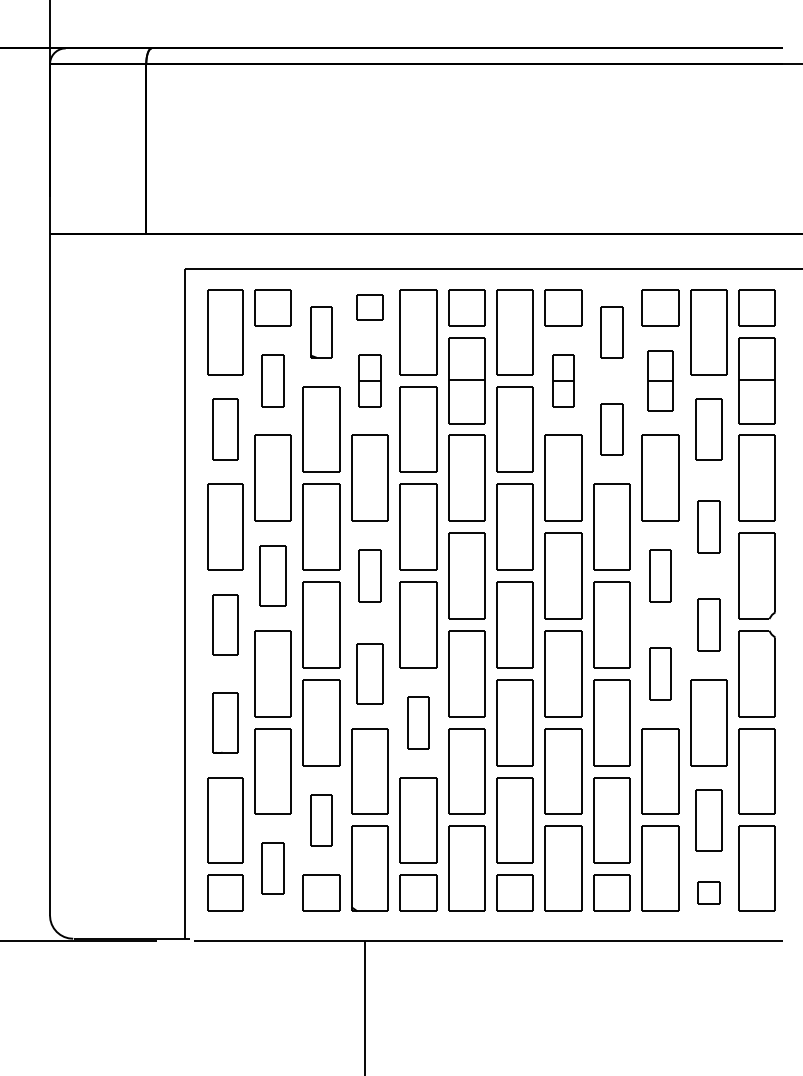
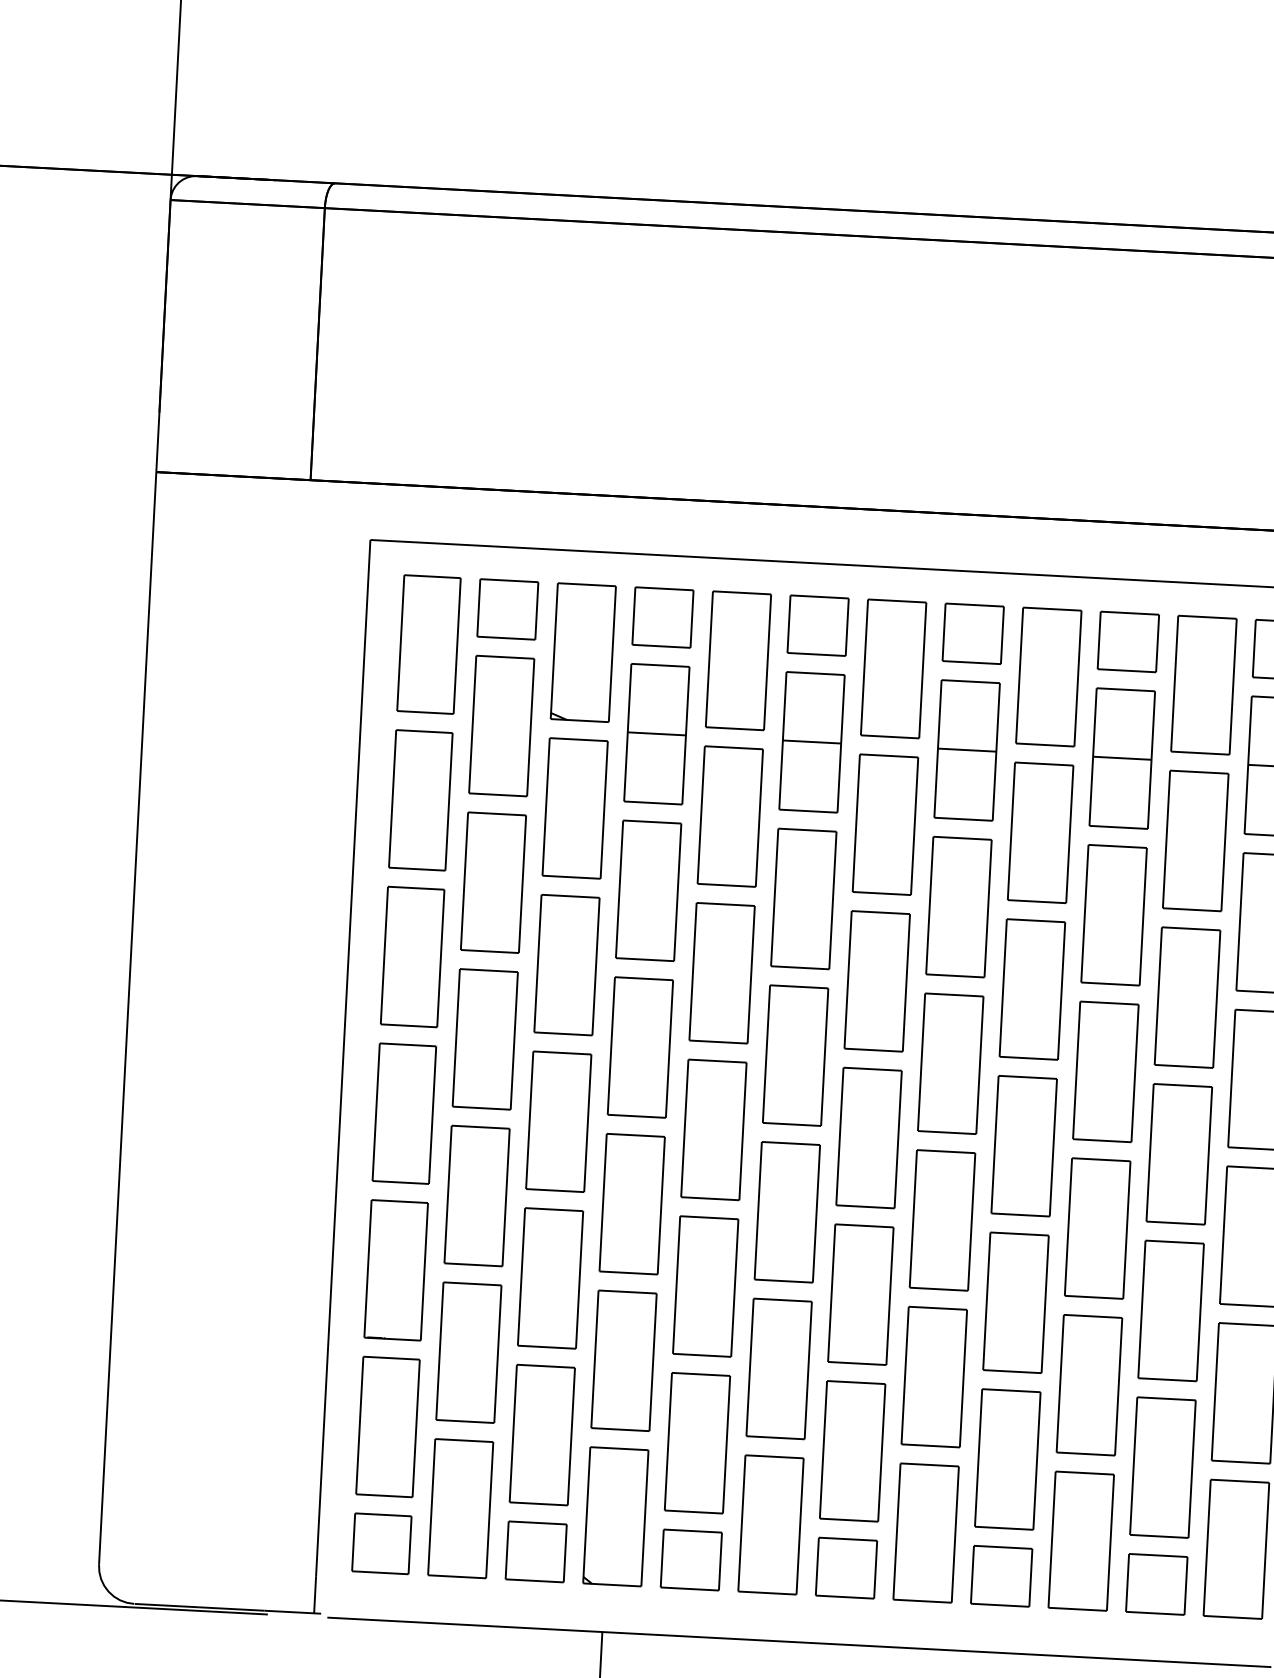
part: (369, 307) -> (662, 616), size x1.43
part: (321, 332) -> (583, 653), size x1.67
part: (611, 332) -> (1047, 677), size x1.67
part: (272, 380) -> (500, 725), size x1.67
part: (369, 380) -> (656, 733), size x1.67
part: (563, 380) -> (967, 750), size x1.67
part: (660, 380) -> (1122, 758), size x1.43
part: (225, 429) -> (421, 800), size x1.43
part: (611, 429) -> (1039, 832), size x1.67
part: (708, 429) -> (1195, 841), size x1.43
part: (708, 526) -> (1187, 996), size x1.67
part: (272, 575) -> (484, 1038), size x1.43
part: (369, 575) -> (639, 1046), size x1.67
part: (660, 575) -> (1106, 1070), size x1.67
part: (225, 624) -> (404, 1112), size x1.43
part: (708, 624) -> (1178, 1153), size x1.67
part: (369, 673) -> (631, 1203), size x1.43
part: (660, 673) -> (1097, 1228), size x1.67
part: (225, 722) -> (396, 1270), size x1.43
part: (418, 722) -> (705, 1286), size x1.67
part: (321, 820) -> (542, 1435), size x1.67
part: (708, 820) -> (1162, 1467), size x1.43
part: (272, 868) -> (459, 1508), size x1.67
part: (708, 892) -> (1156, 1583), size x1.67

